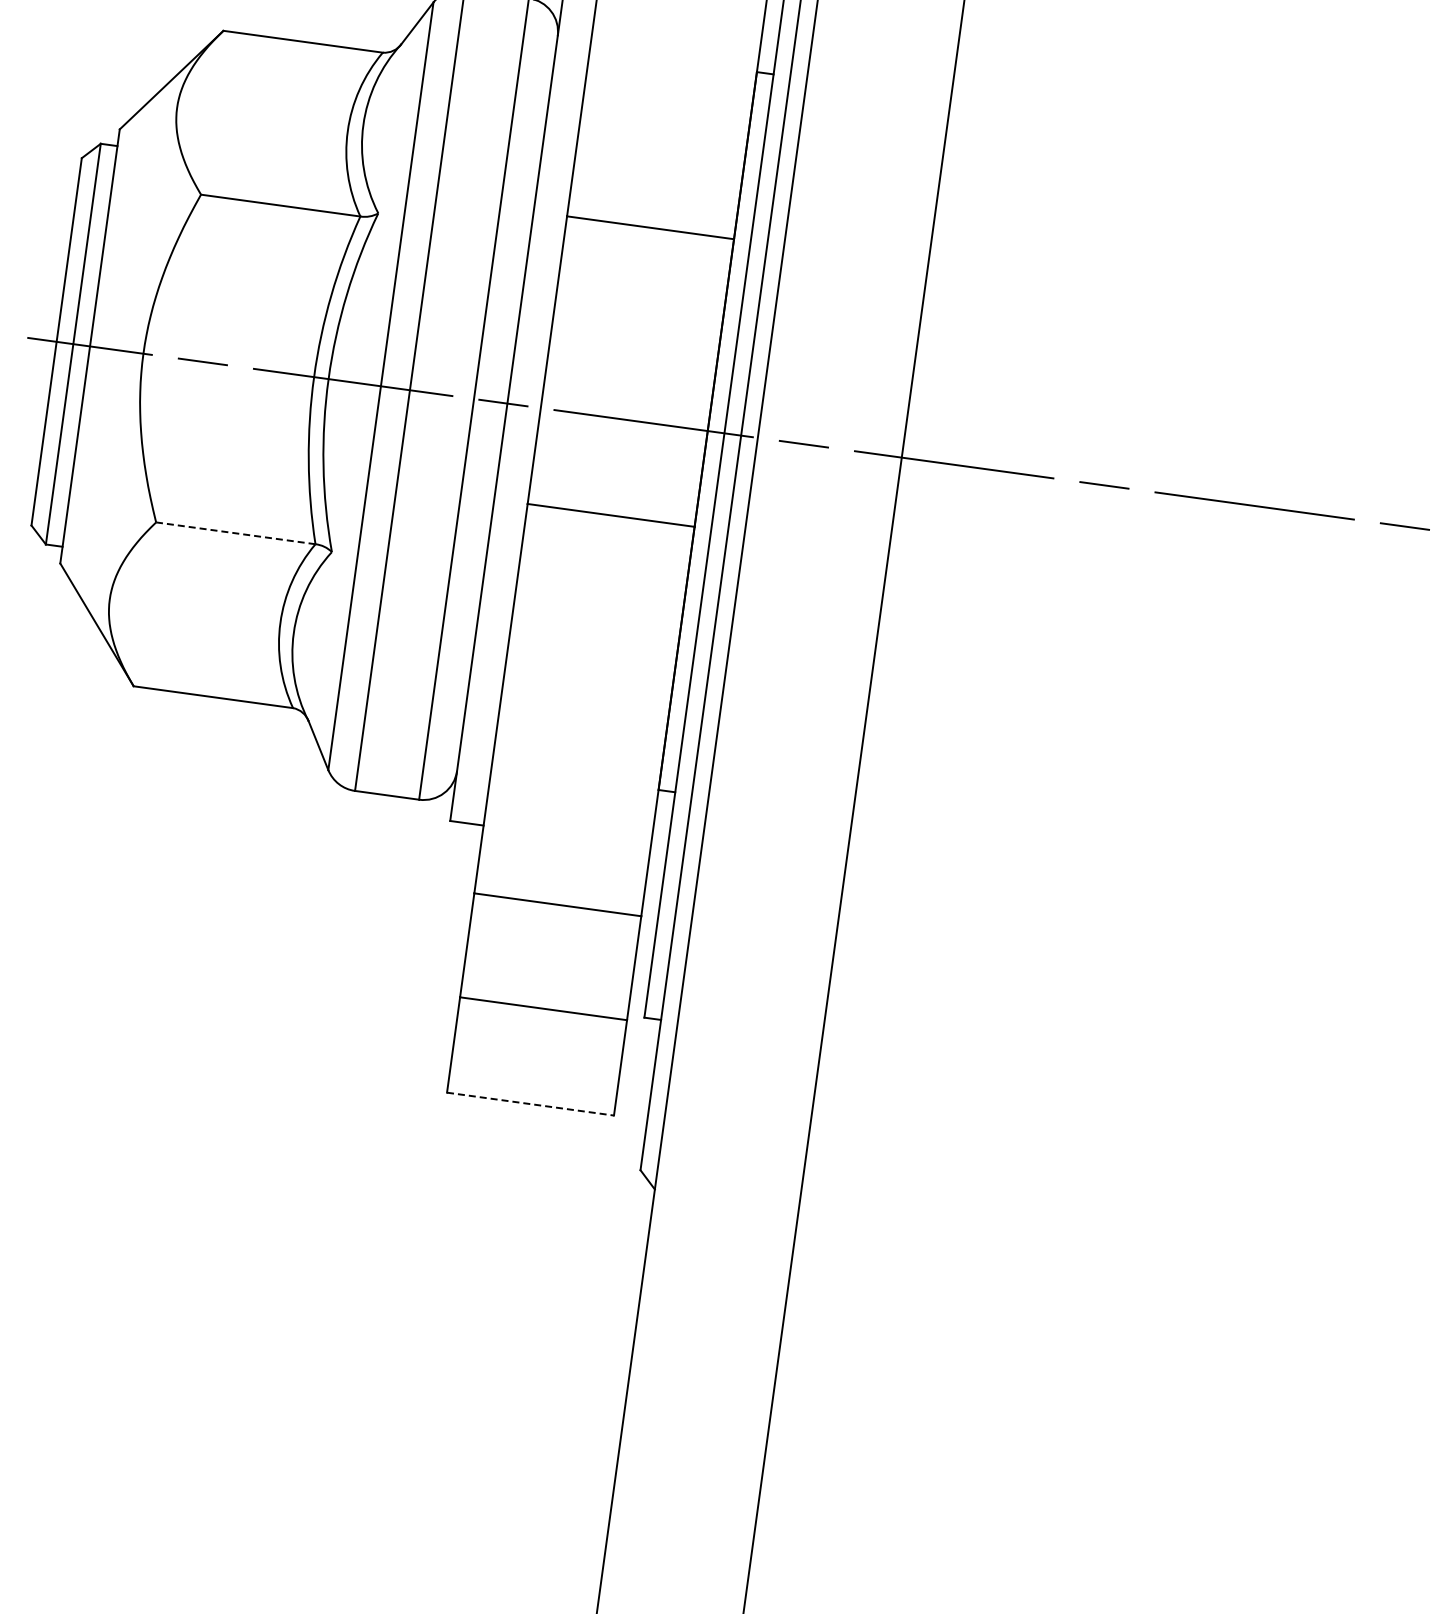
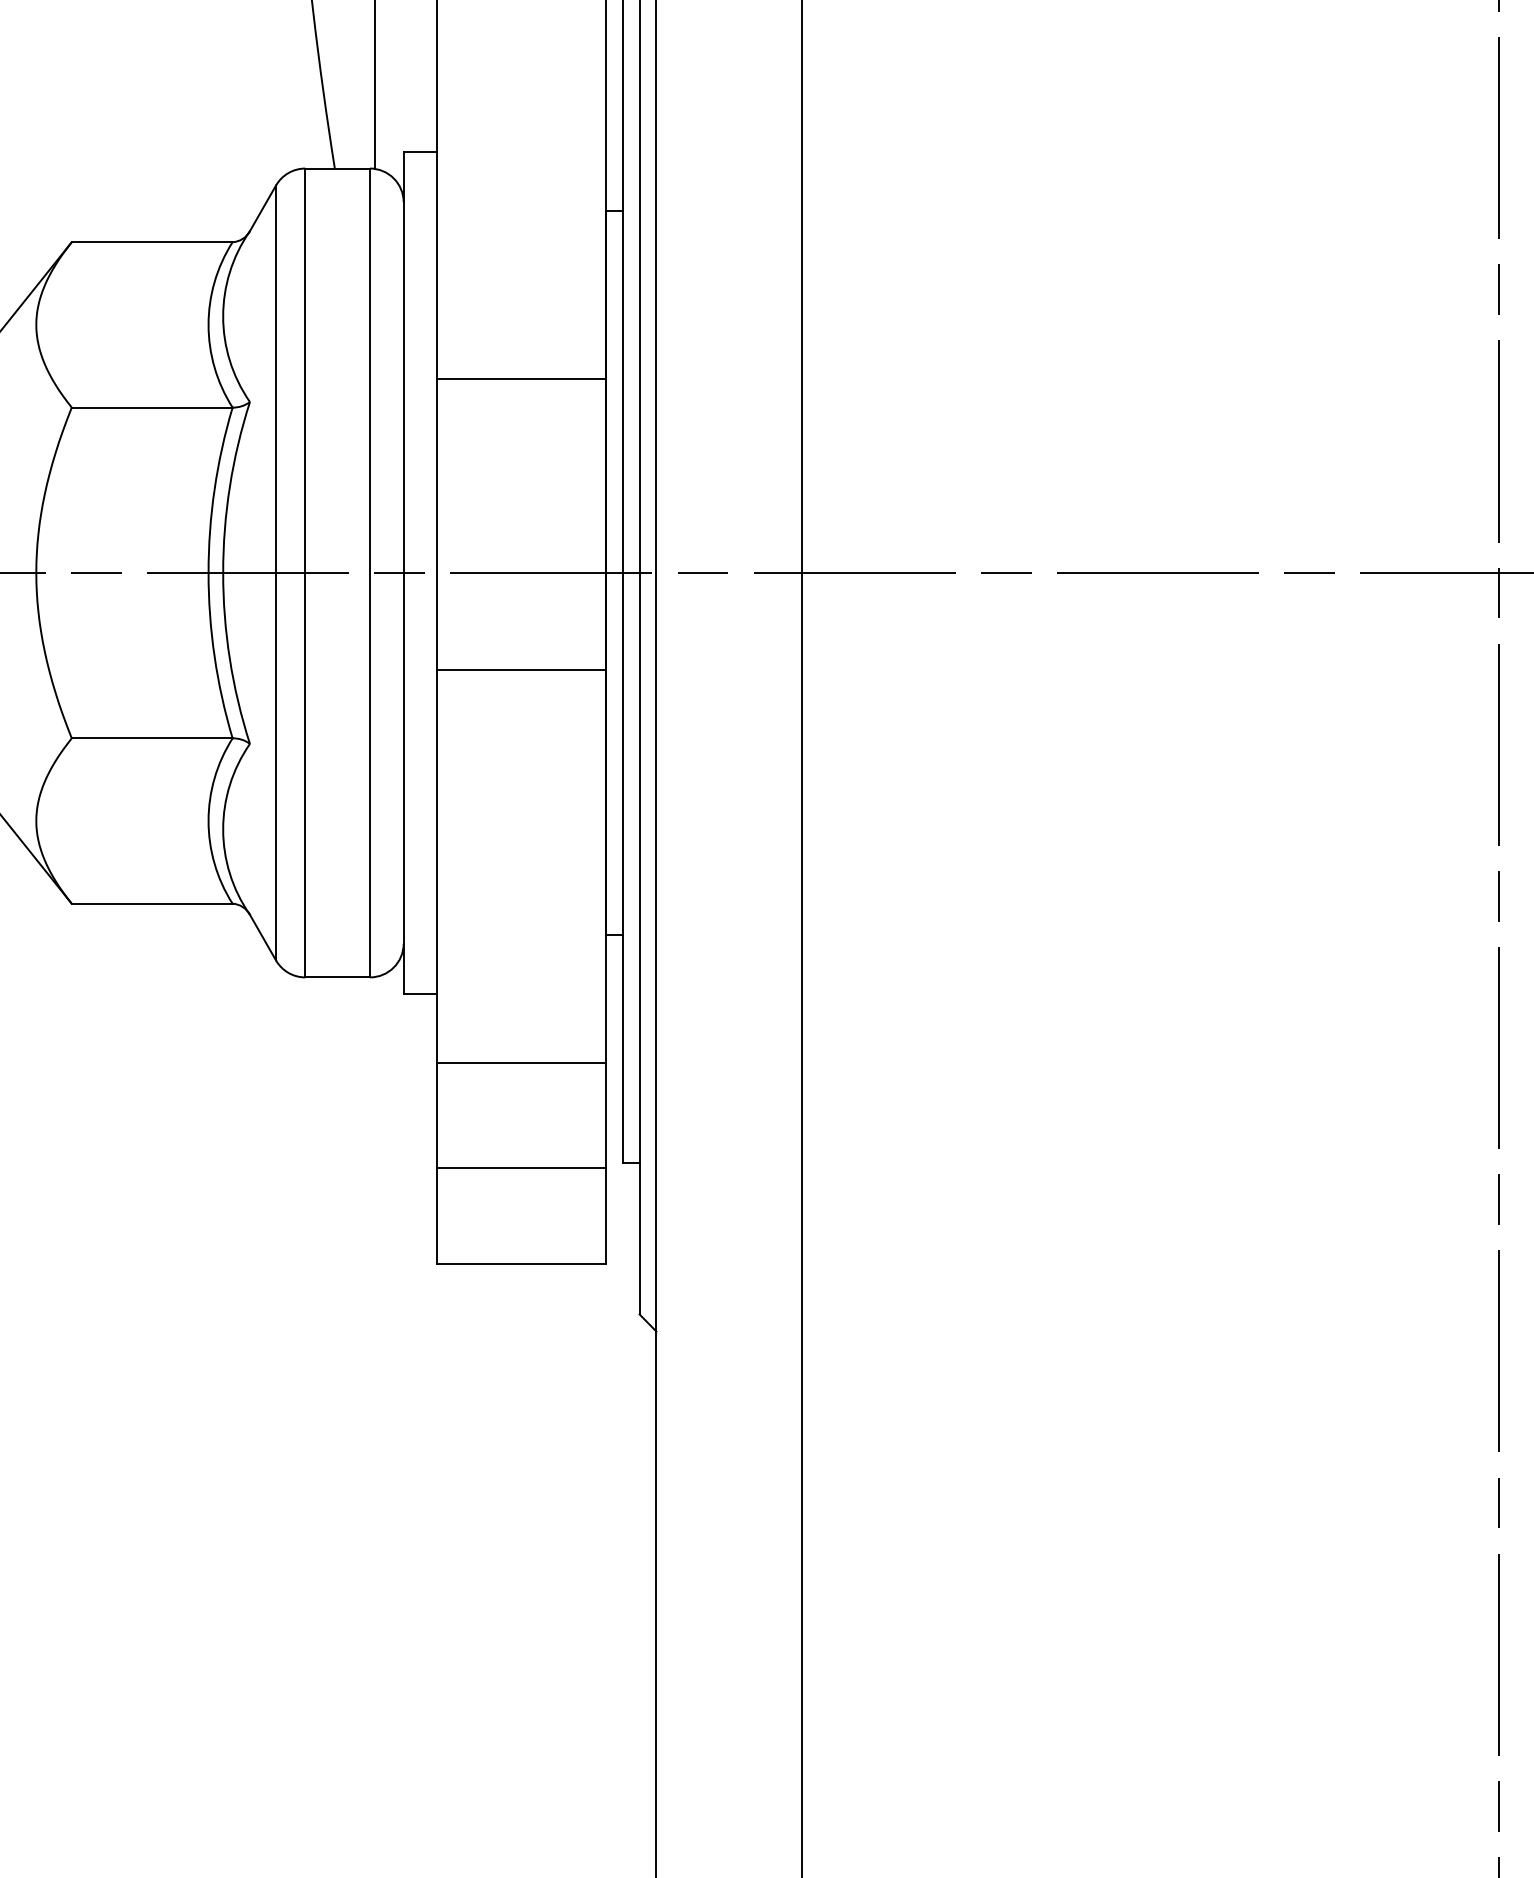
line: (235, 533) -> (151, 738), dashed -> solid
line: (531, 1103) -> (522, 1263), dashed -> solid

